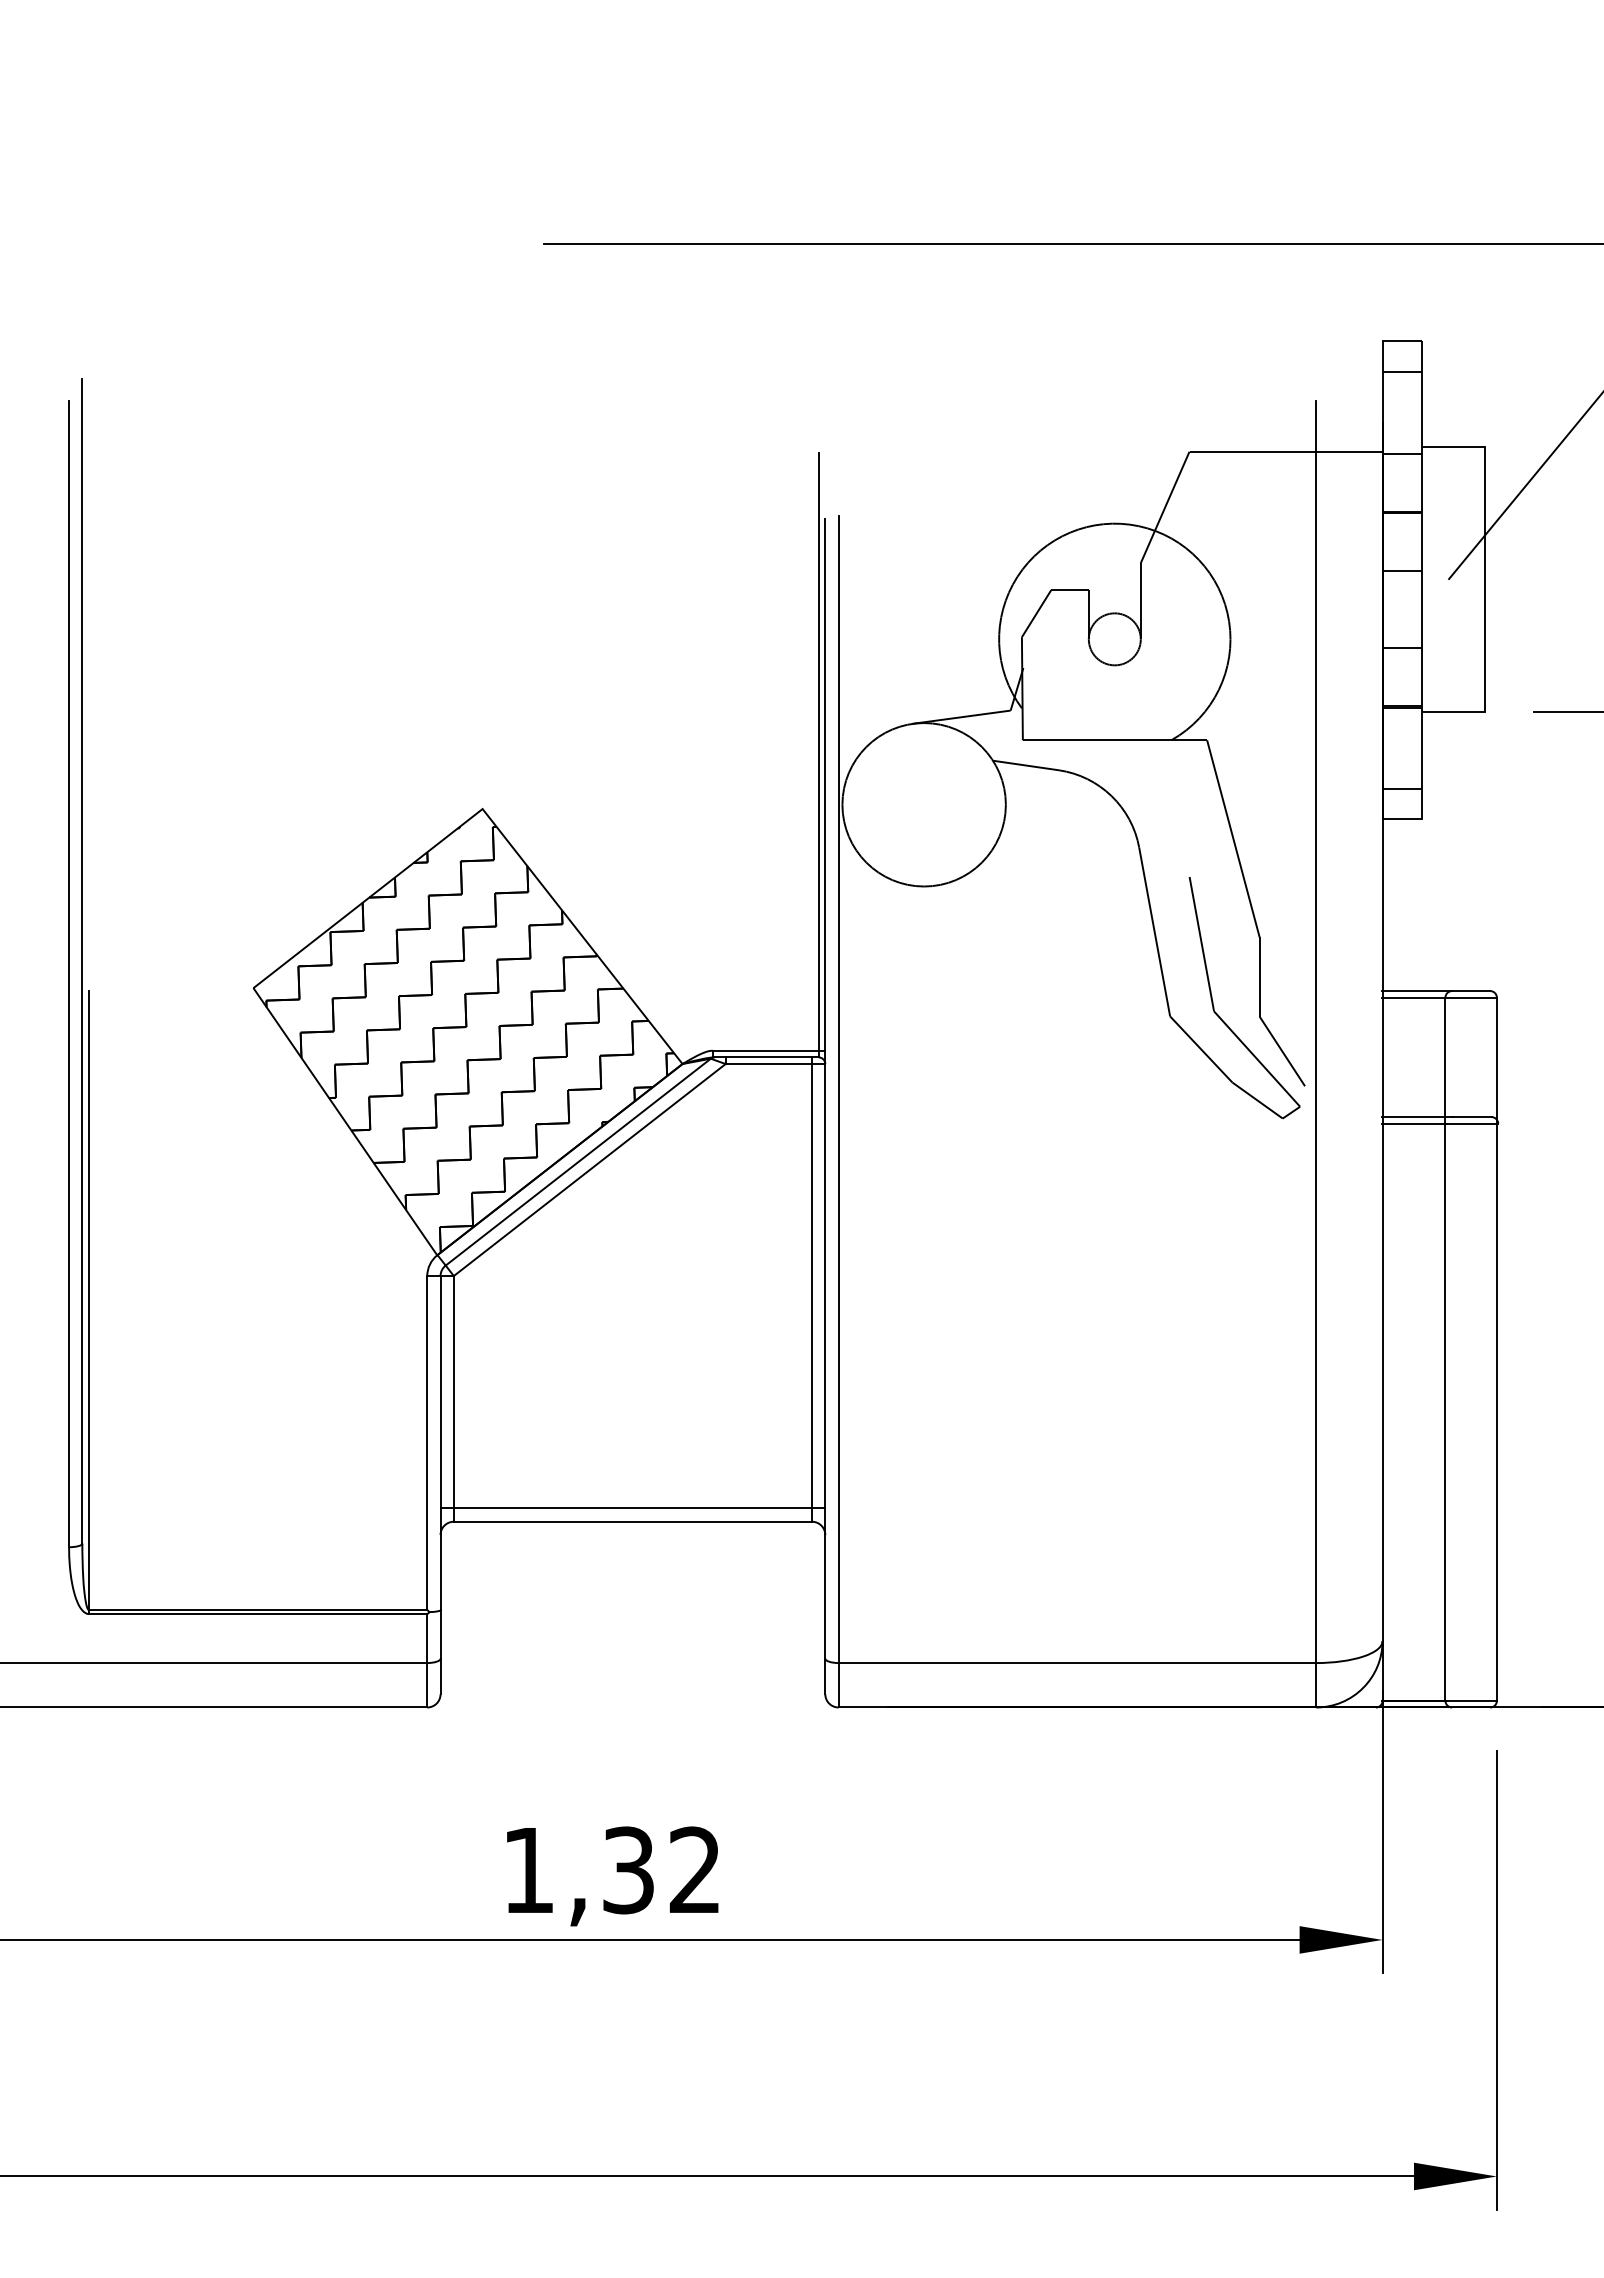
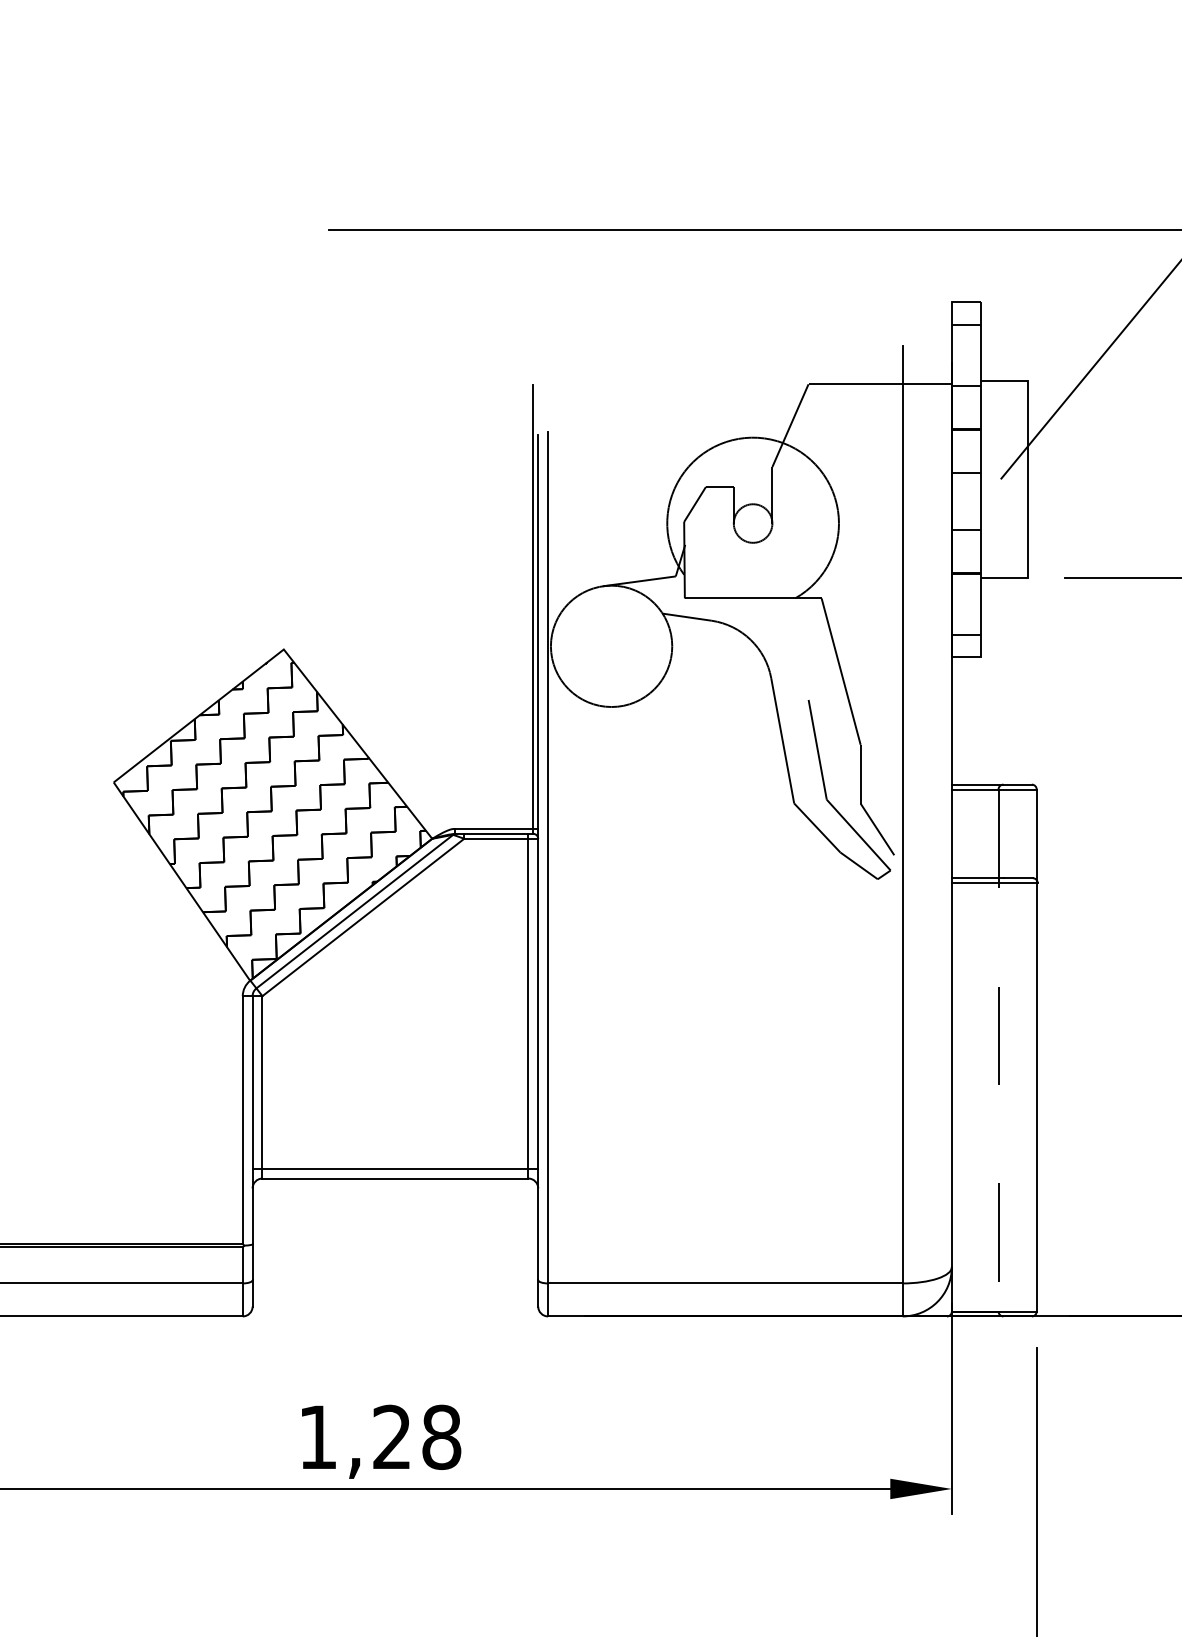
line: (1445, 1349) -> (998, 1050), solid -> dashed
text: (662, 1870) -> (417, 1437), 1,32 -> 1,28

